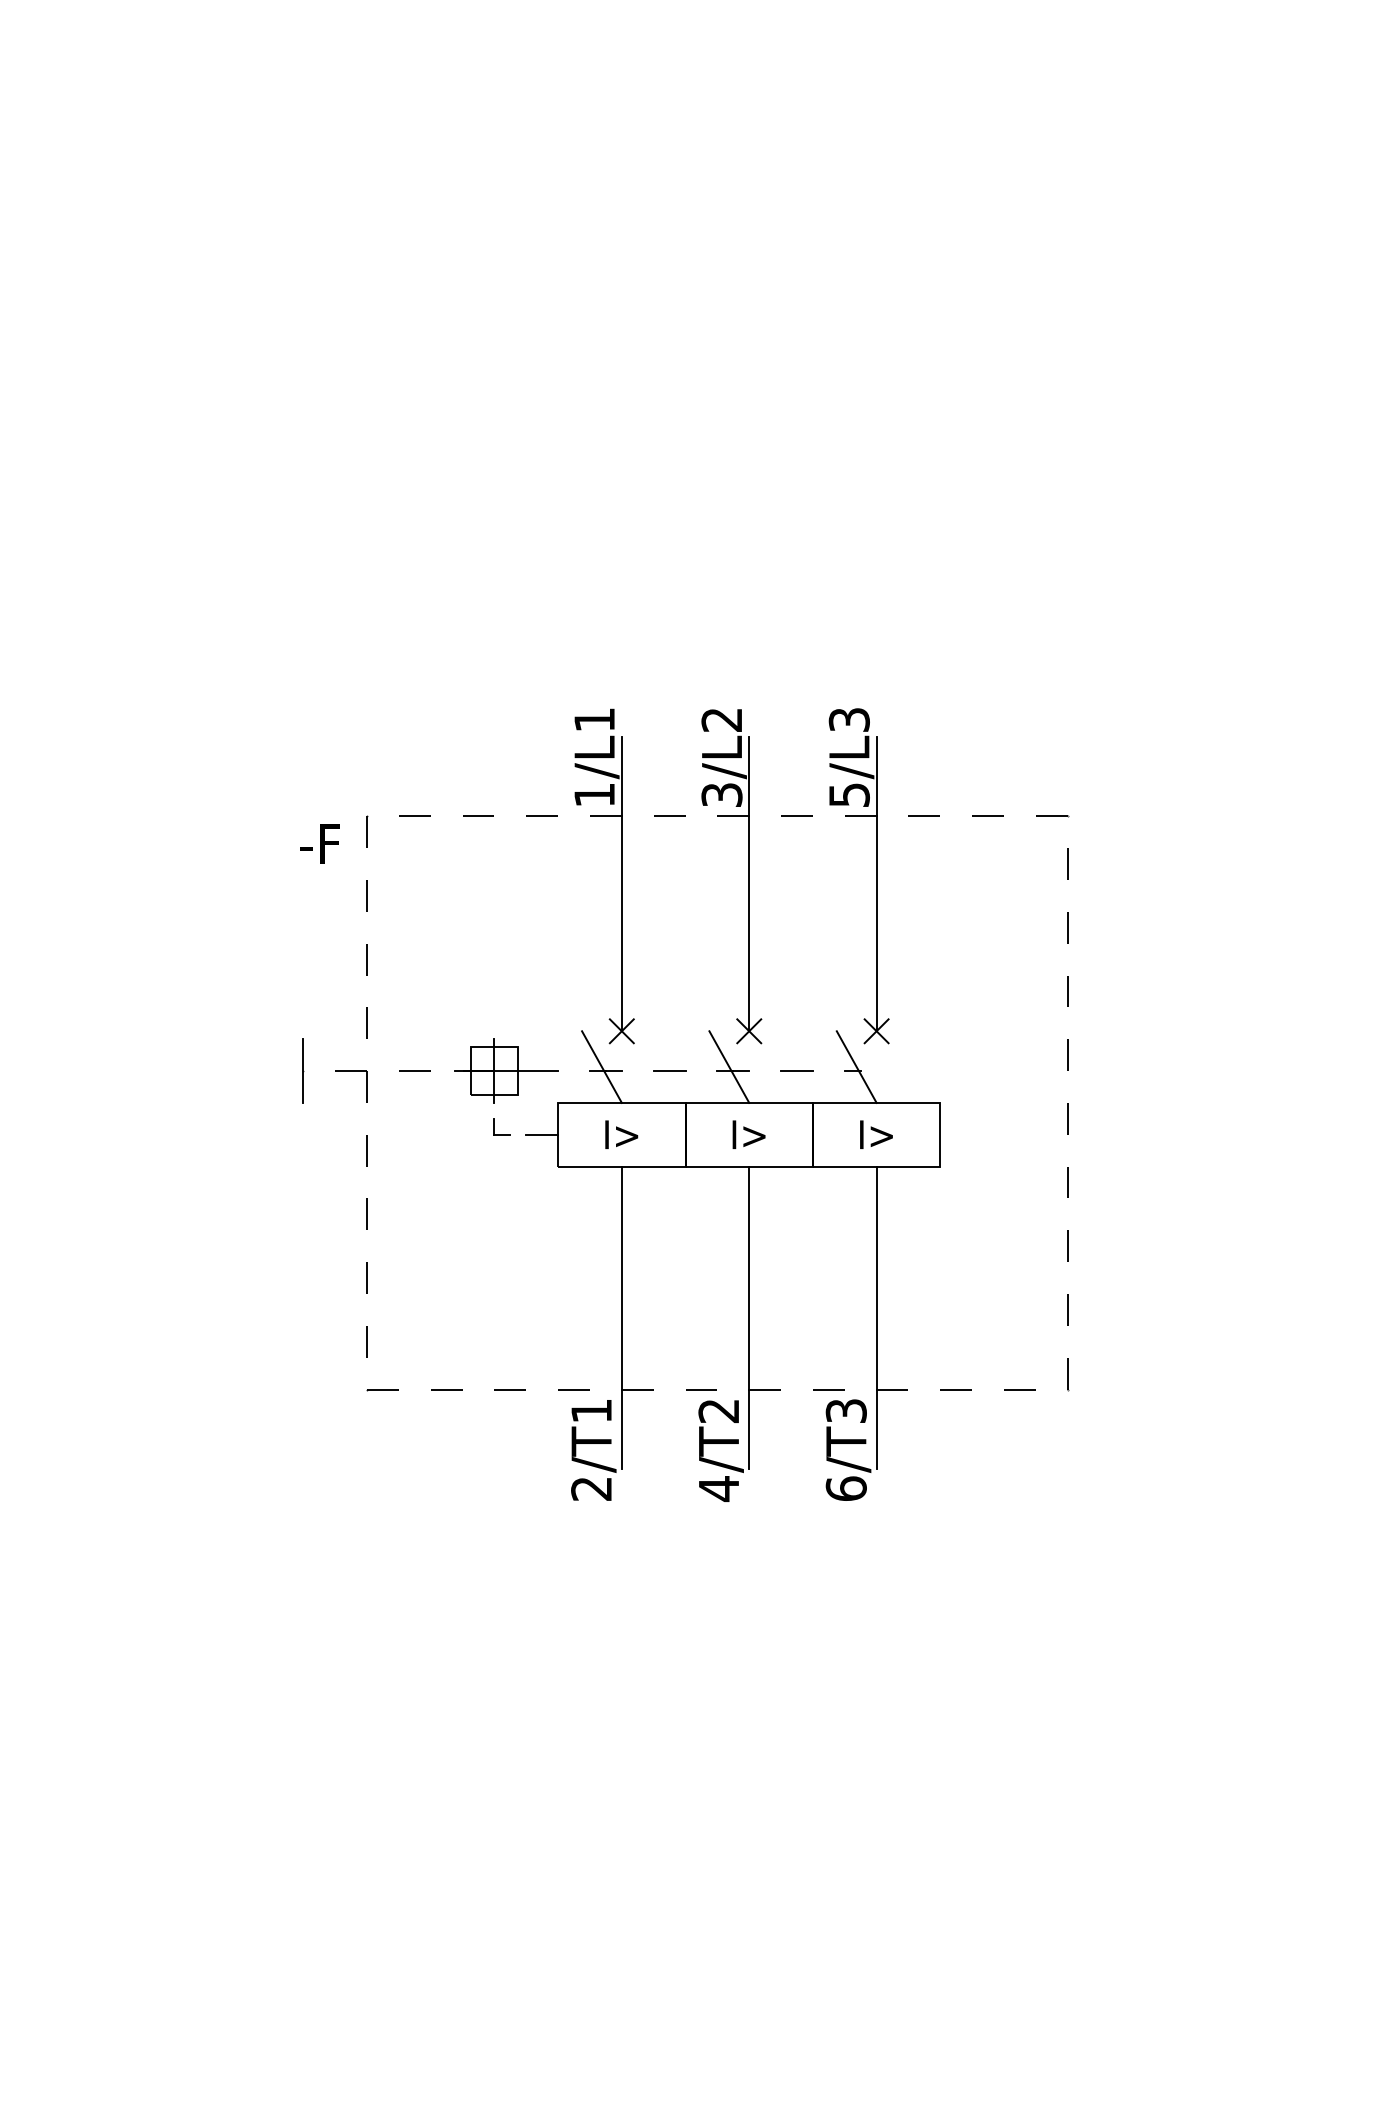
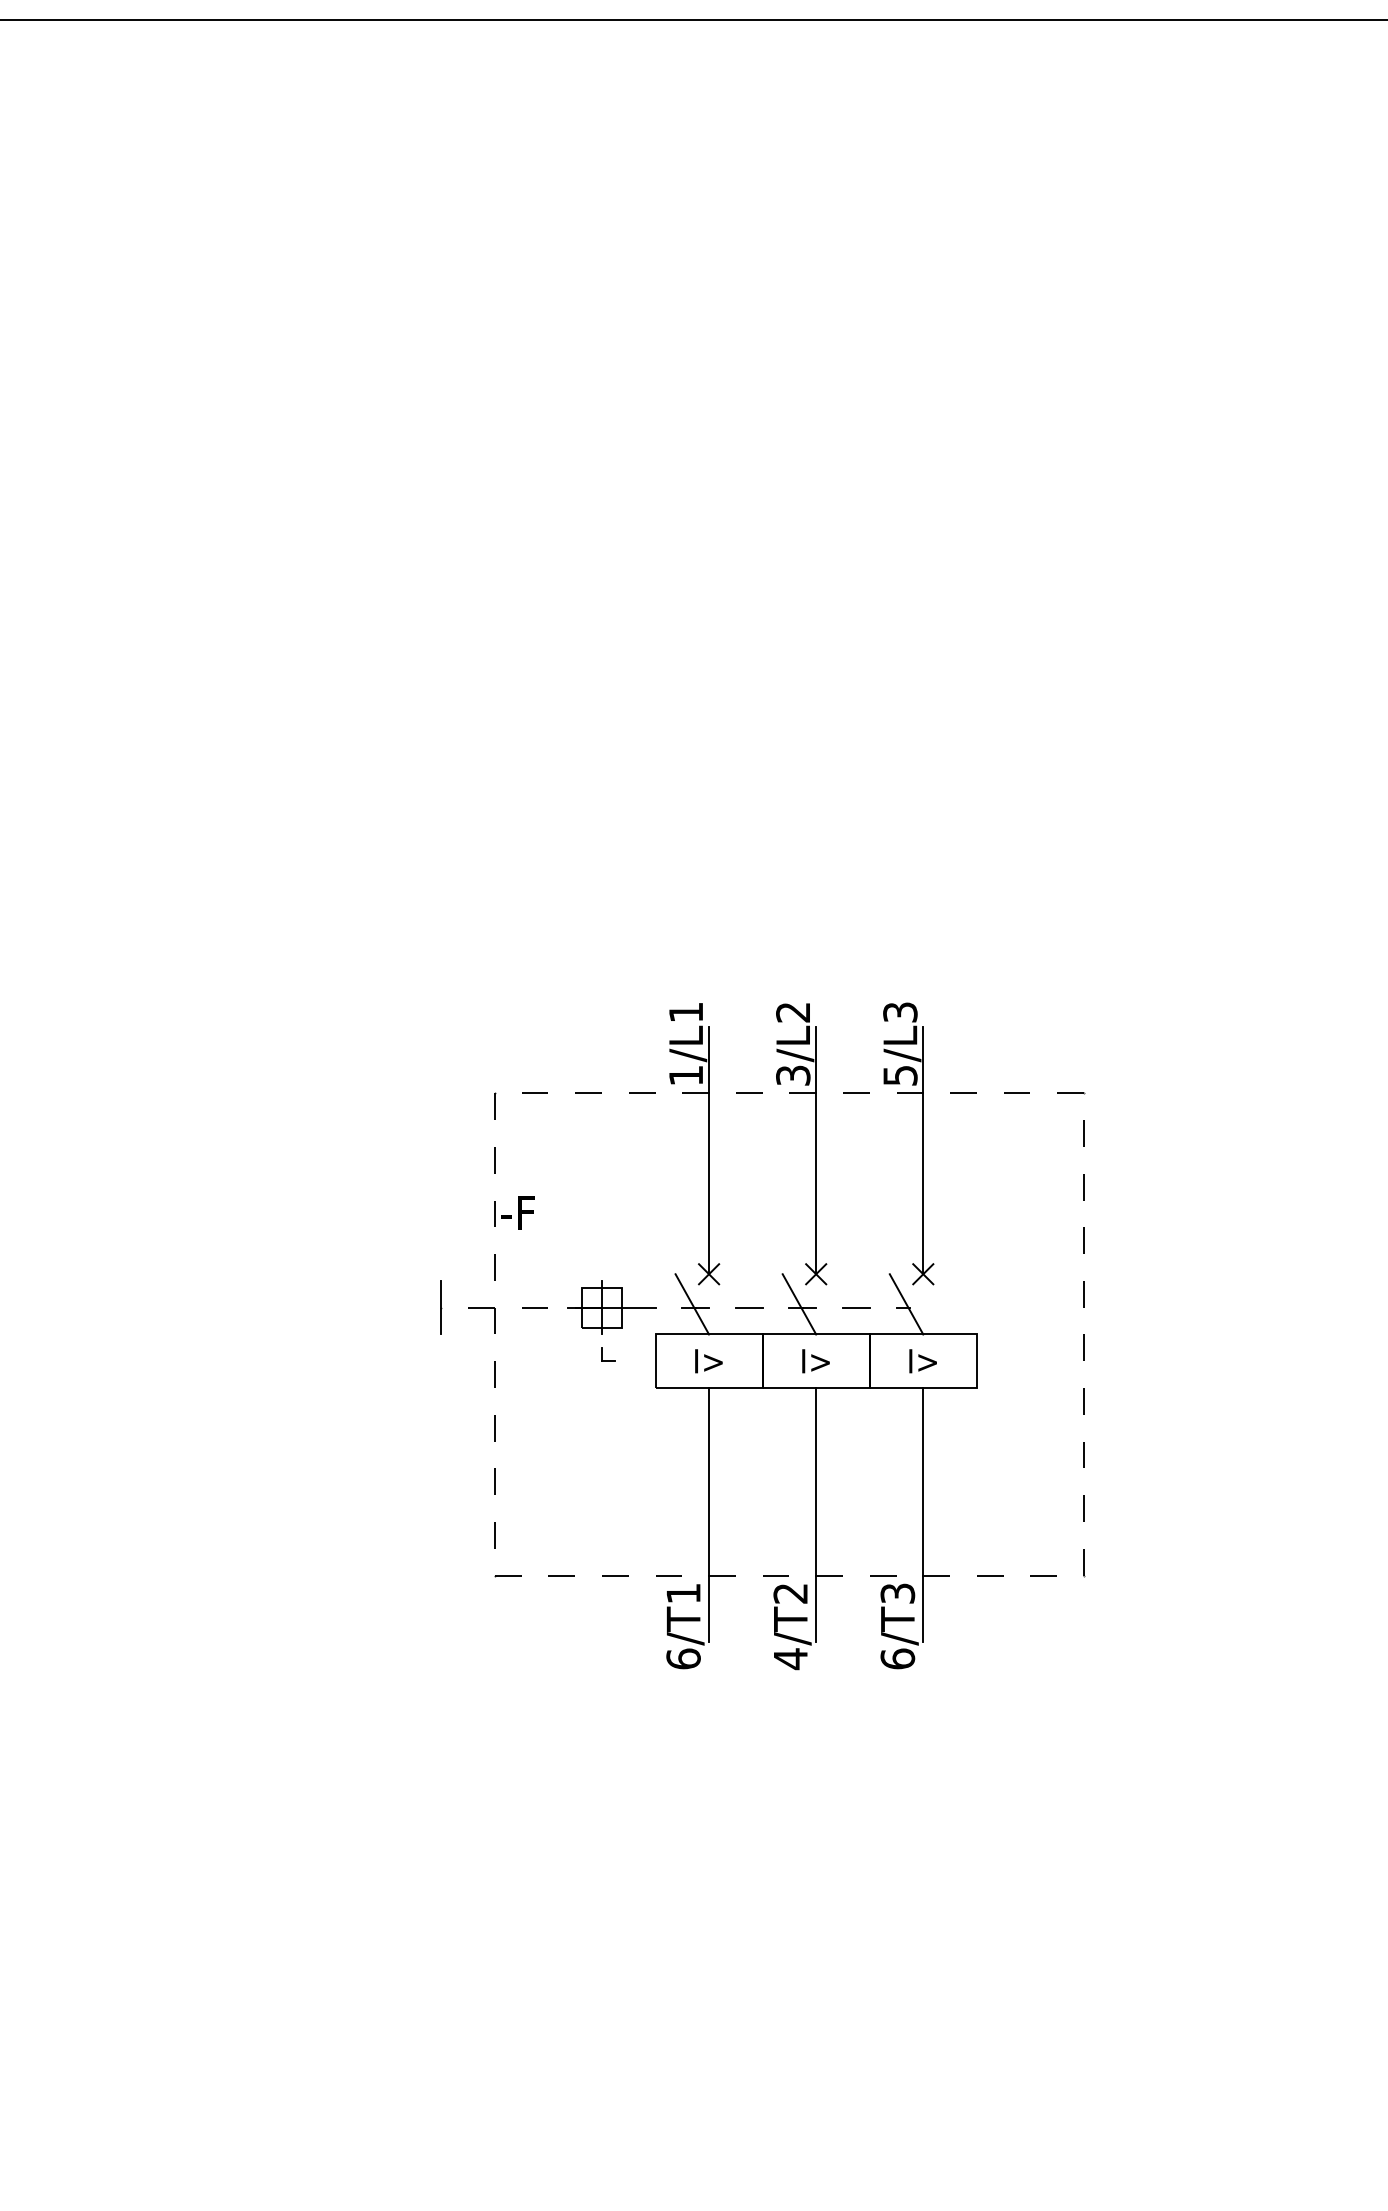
text: (319, 843) -> (517, 1212), moved
line: (541, 1135) -> (641, 1361), removed
text: (591, 1488) -> (683, 1658), 2/T1 -> 6/T1

